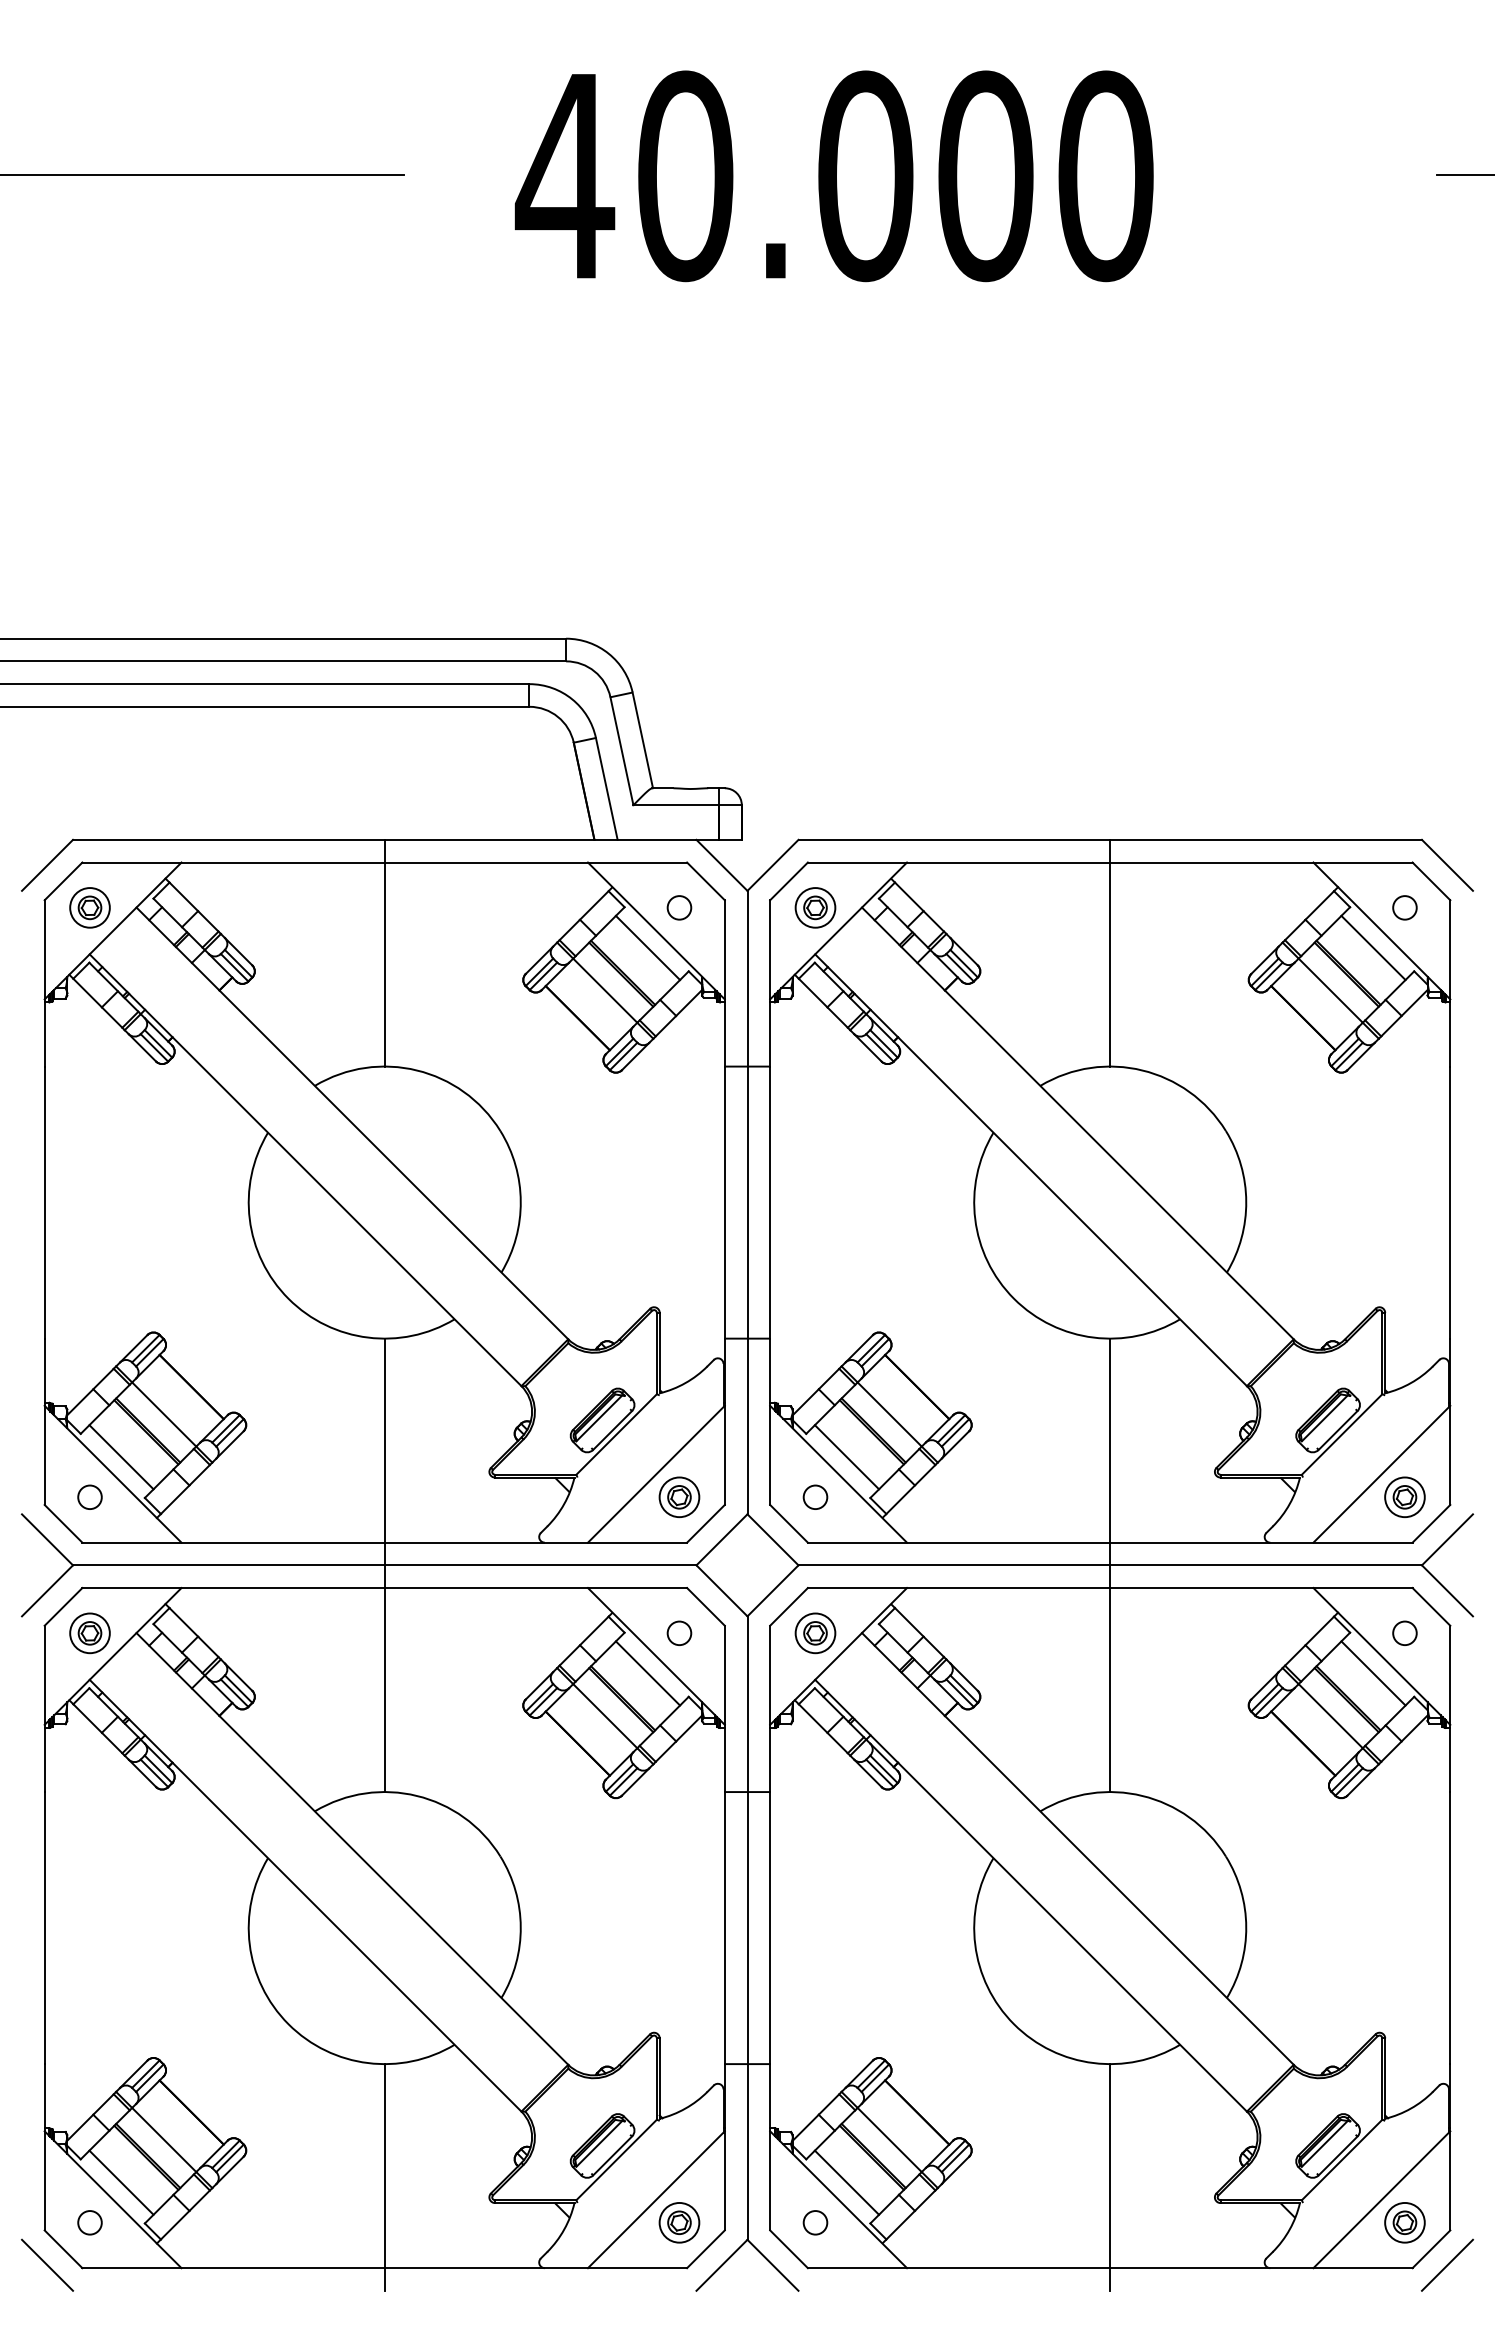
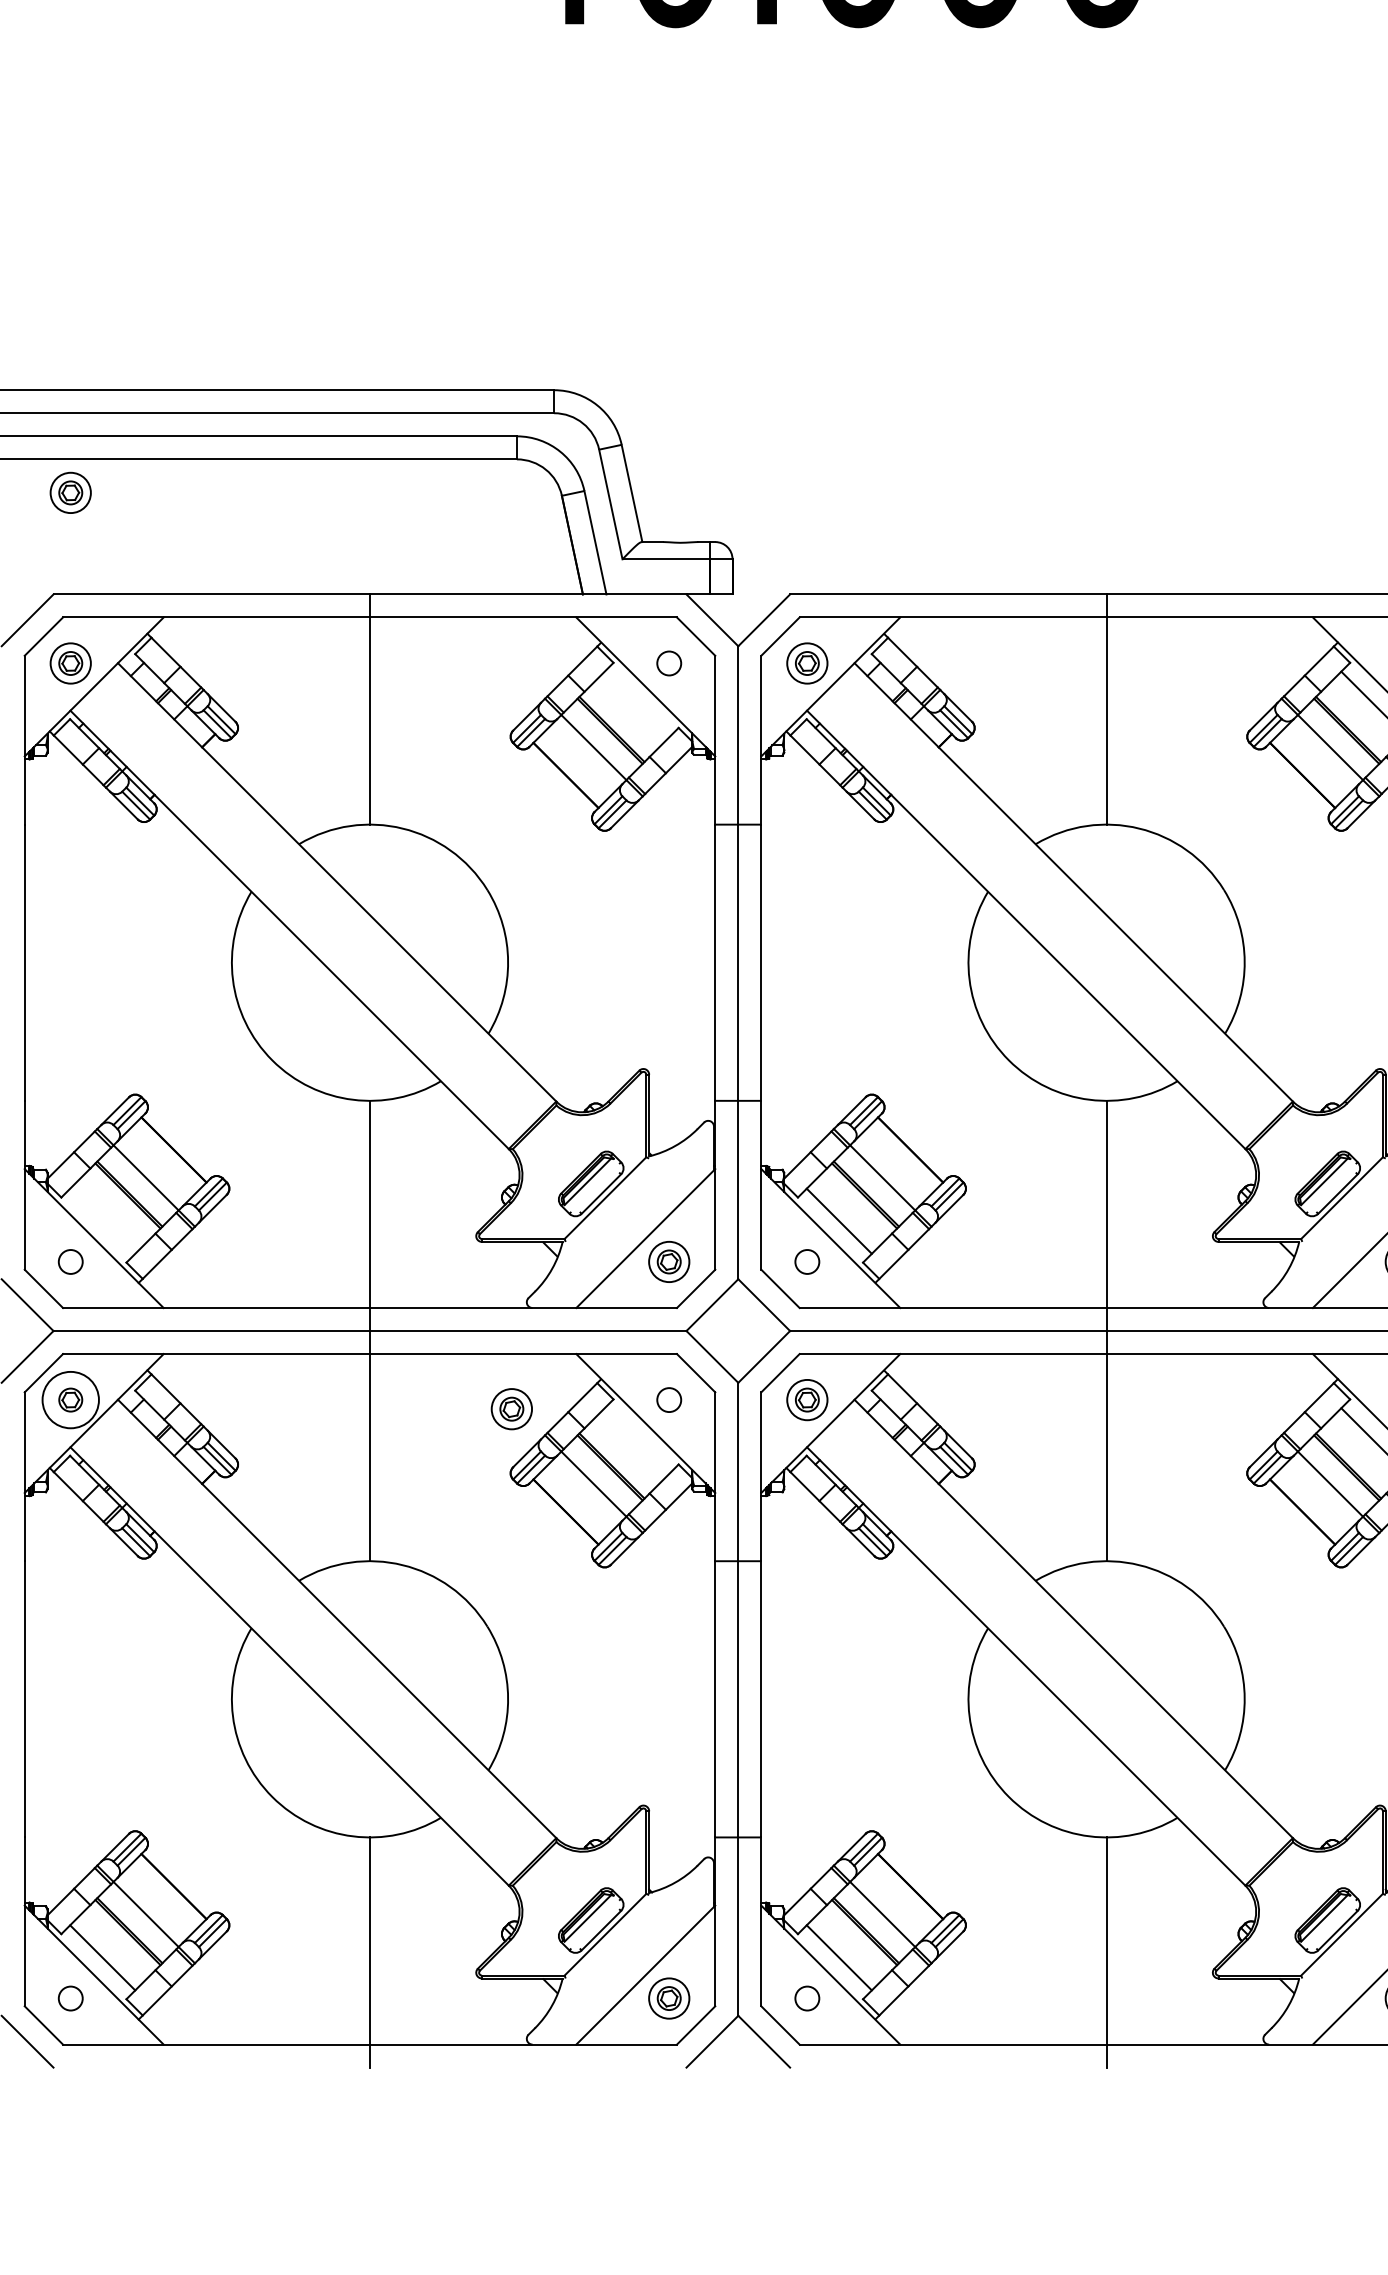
part: (89, 739) -> (70, 492), added
line: (647, 947) -> (636, 703), removed
line: (121, 1457) -> (102, 1221), removed
circle: (89, 1633) -> (70, 1400), size x1.4
part: (524, 1642) -> (511, 1409), added
line: (647, 1673) -> (636, 1440), removed

